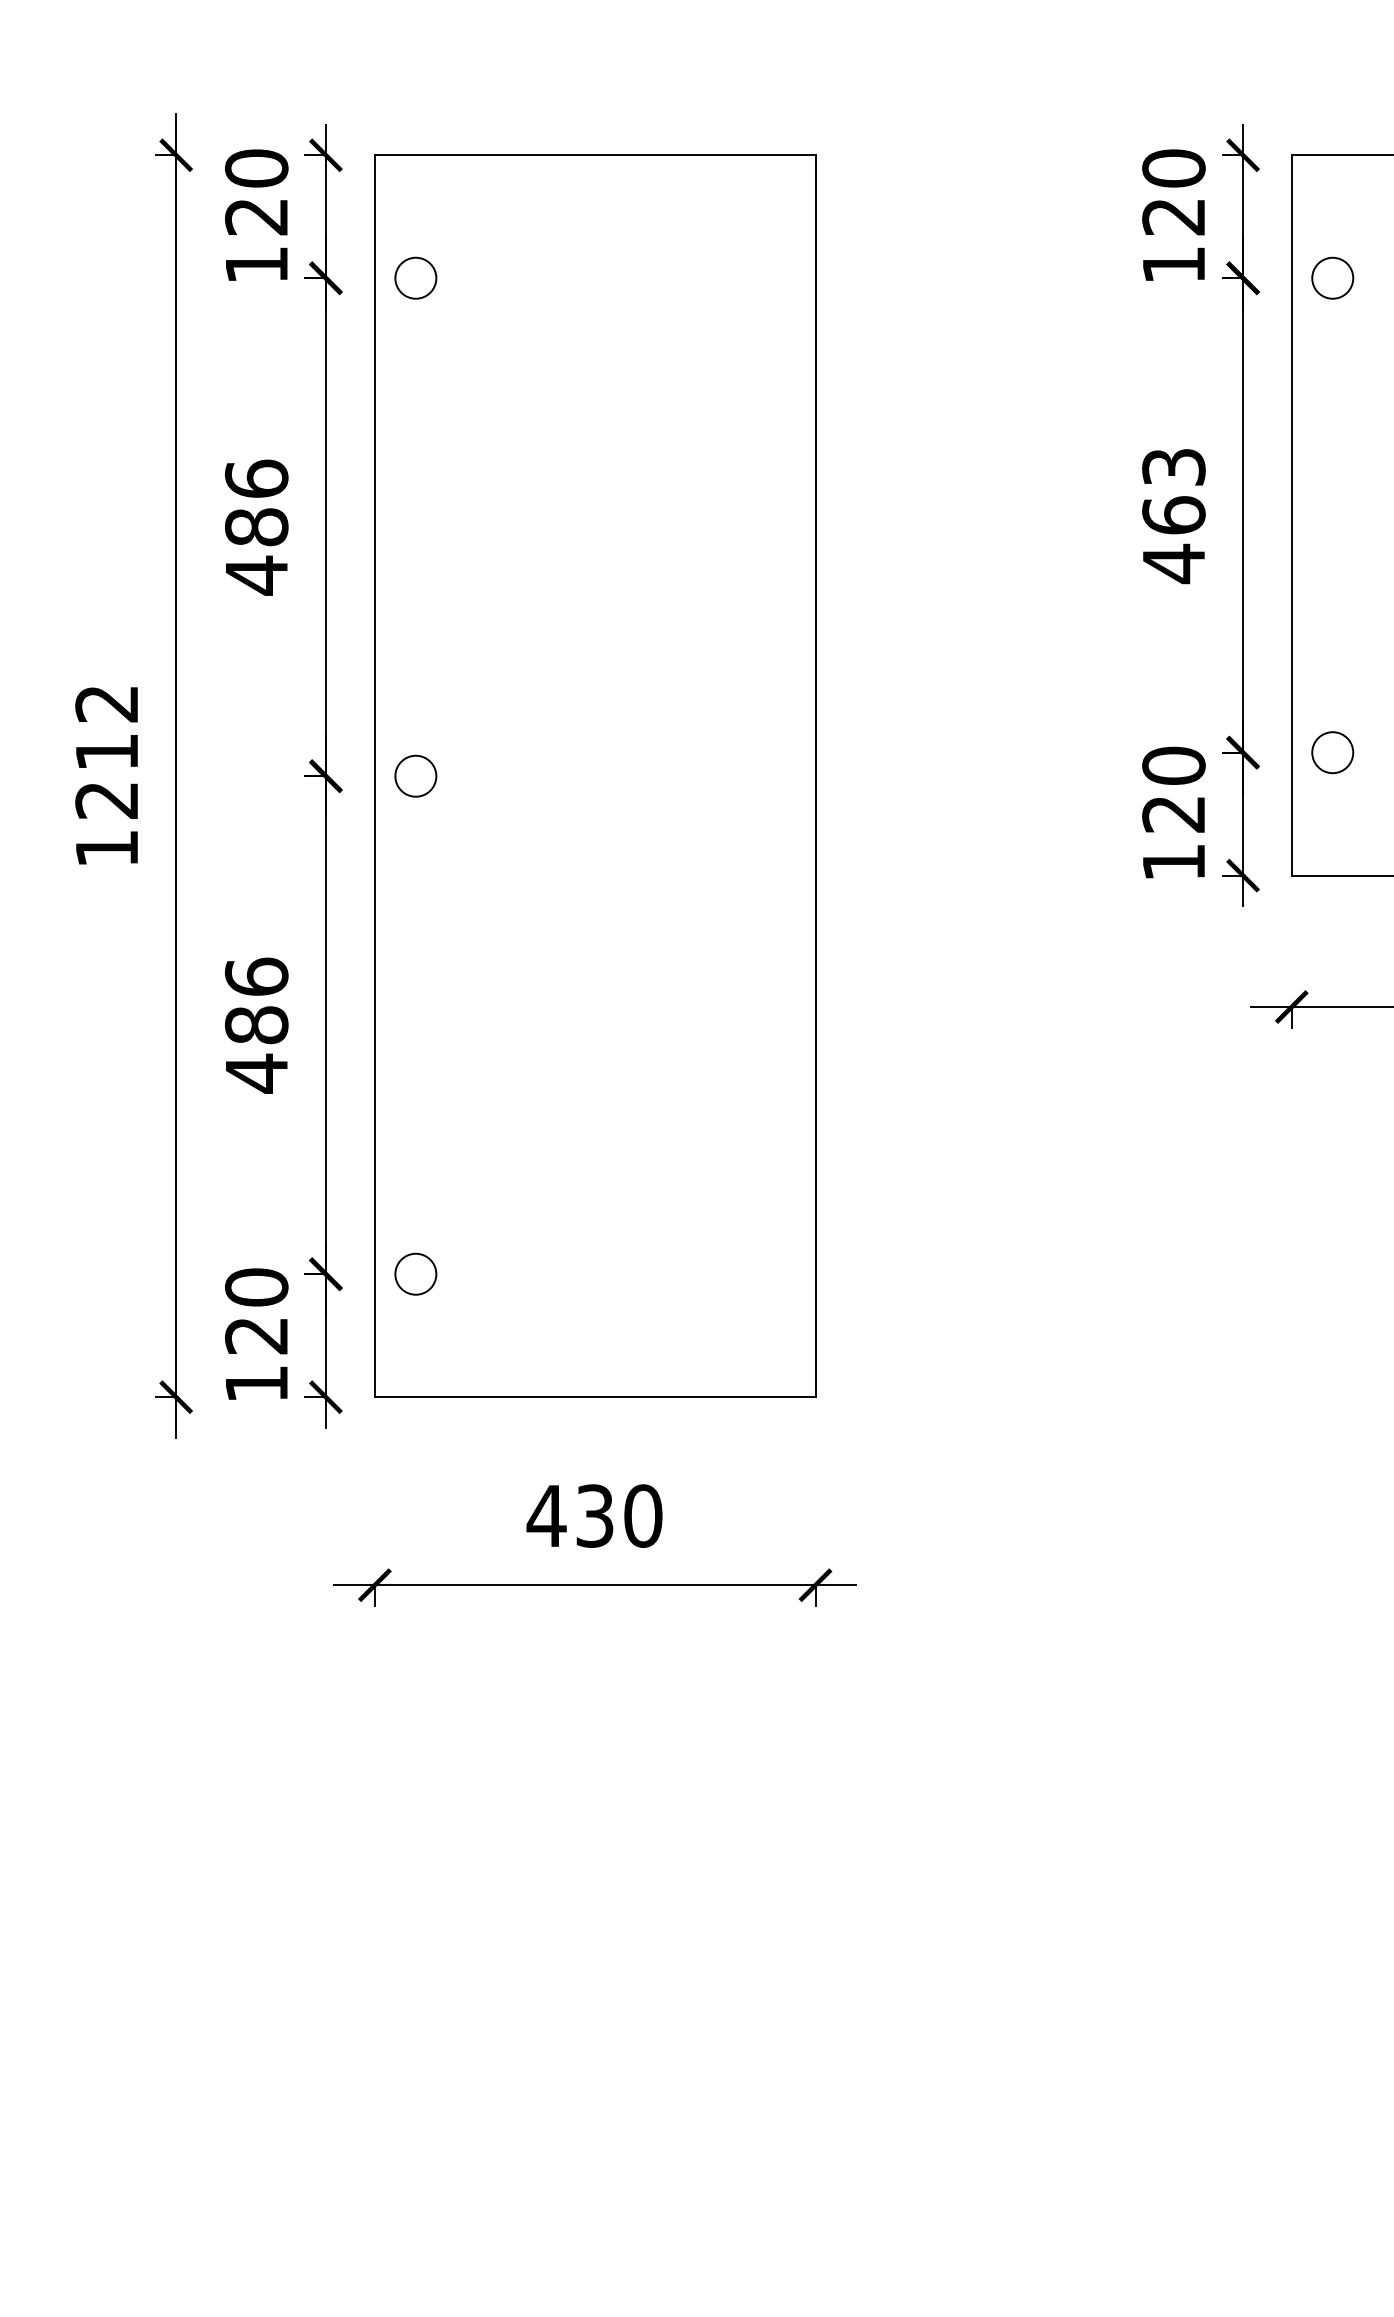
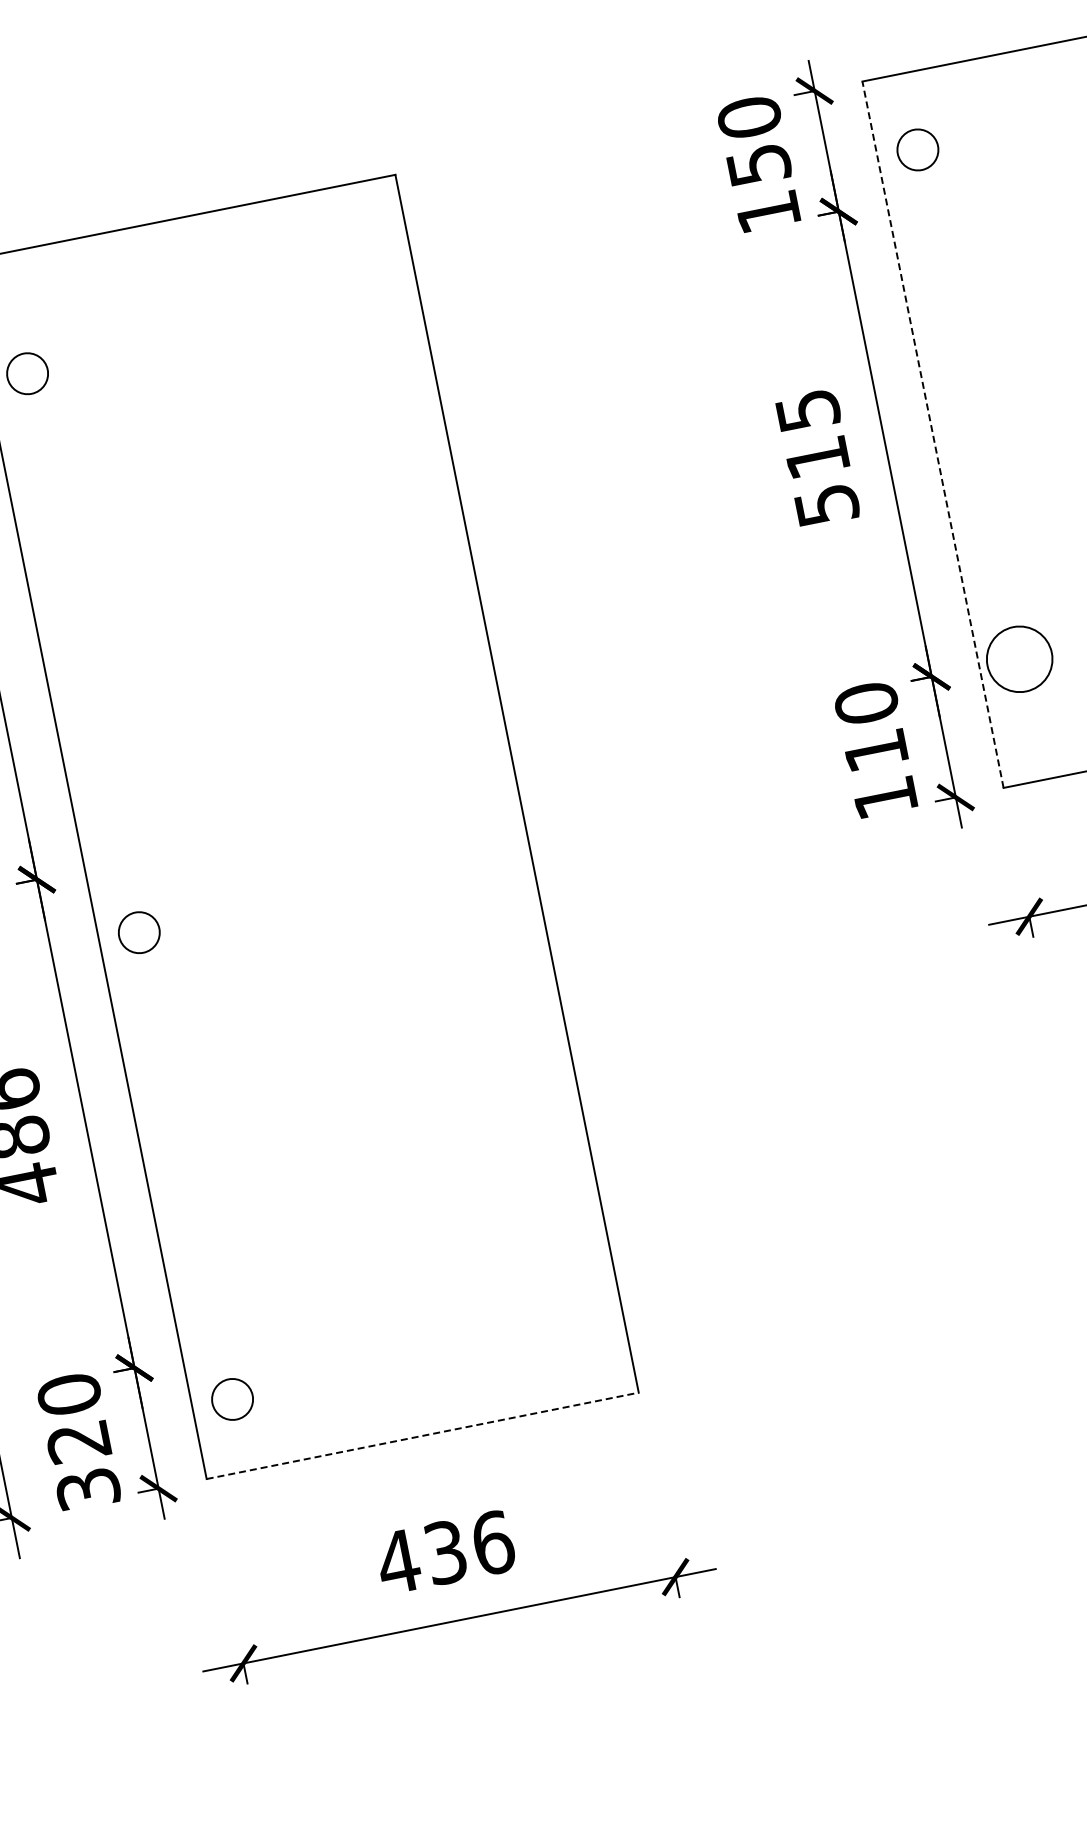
text: (1173, 217) -> (758, 165), 120 -> 150
circle: (1332, 277) -> (917, 149), moved
line: (1291, 514) -> (932, 433), solid -> dashed
text: (1173, 516) -> (817, 458), 463 -> 515
circle: (1332, 752) -> (1019, 659), size x1.6
circle: (415, 775) -> (138, 932), moved
text: (1173, 814) -> (875, 751), 120 -> 110
circle: (415, 1273) -> (232, 1398), moved
text: (256, 1384) -> (88, 1489), 120 -> 320
line: (595, 1397) -> (423, 1436), solid -> dashed
text: (643, 1515) -> (493, 1542), 430 -> 436

